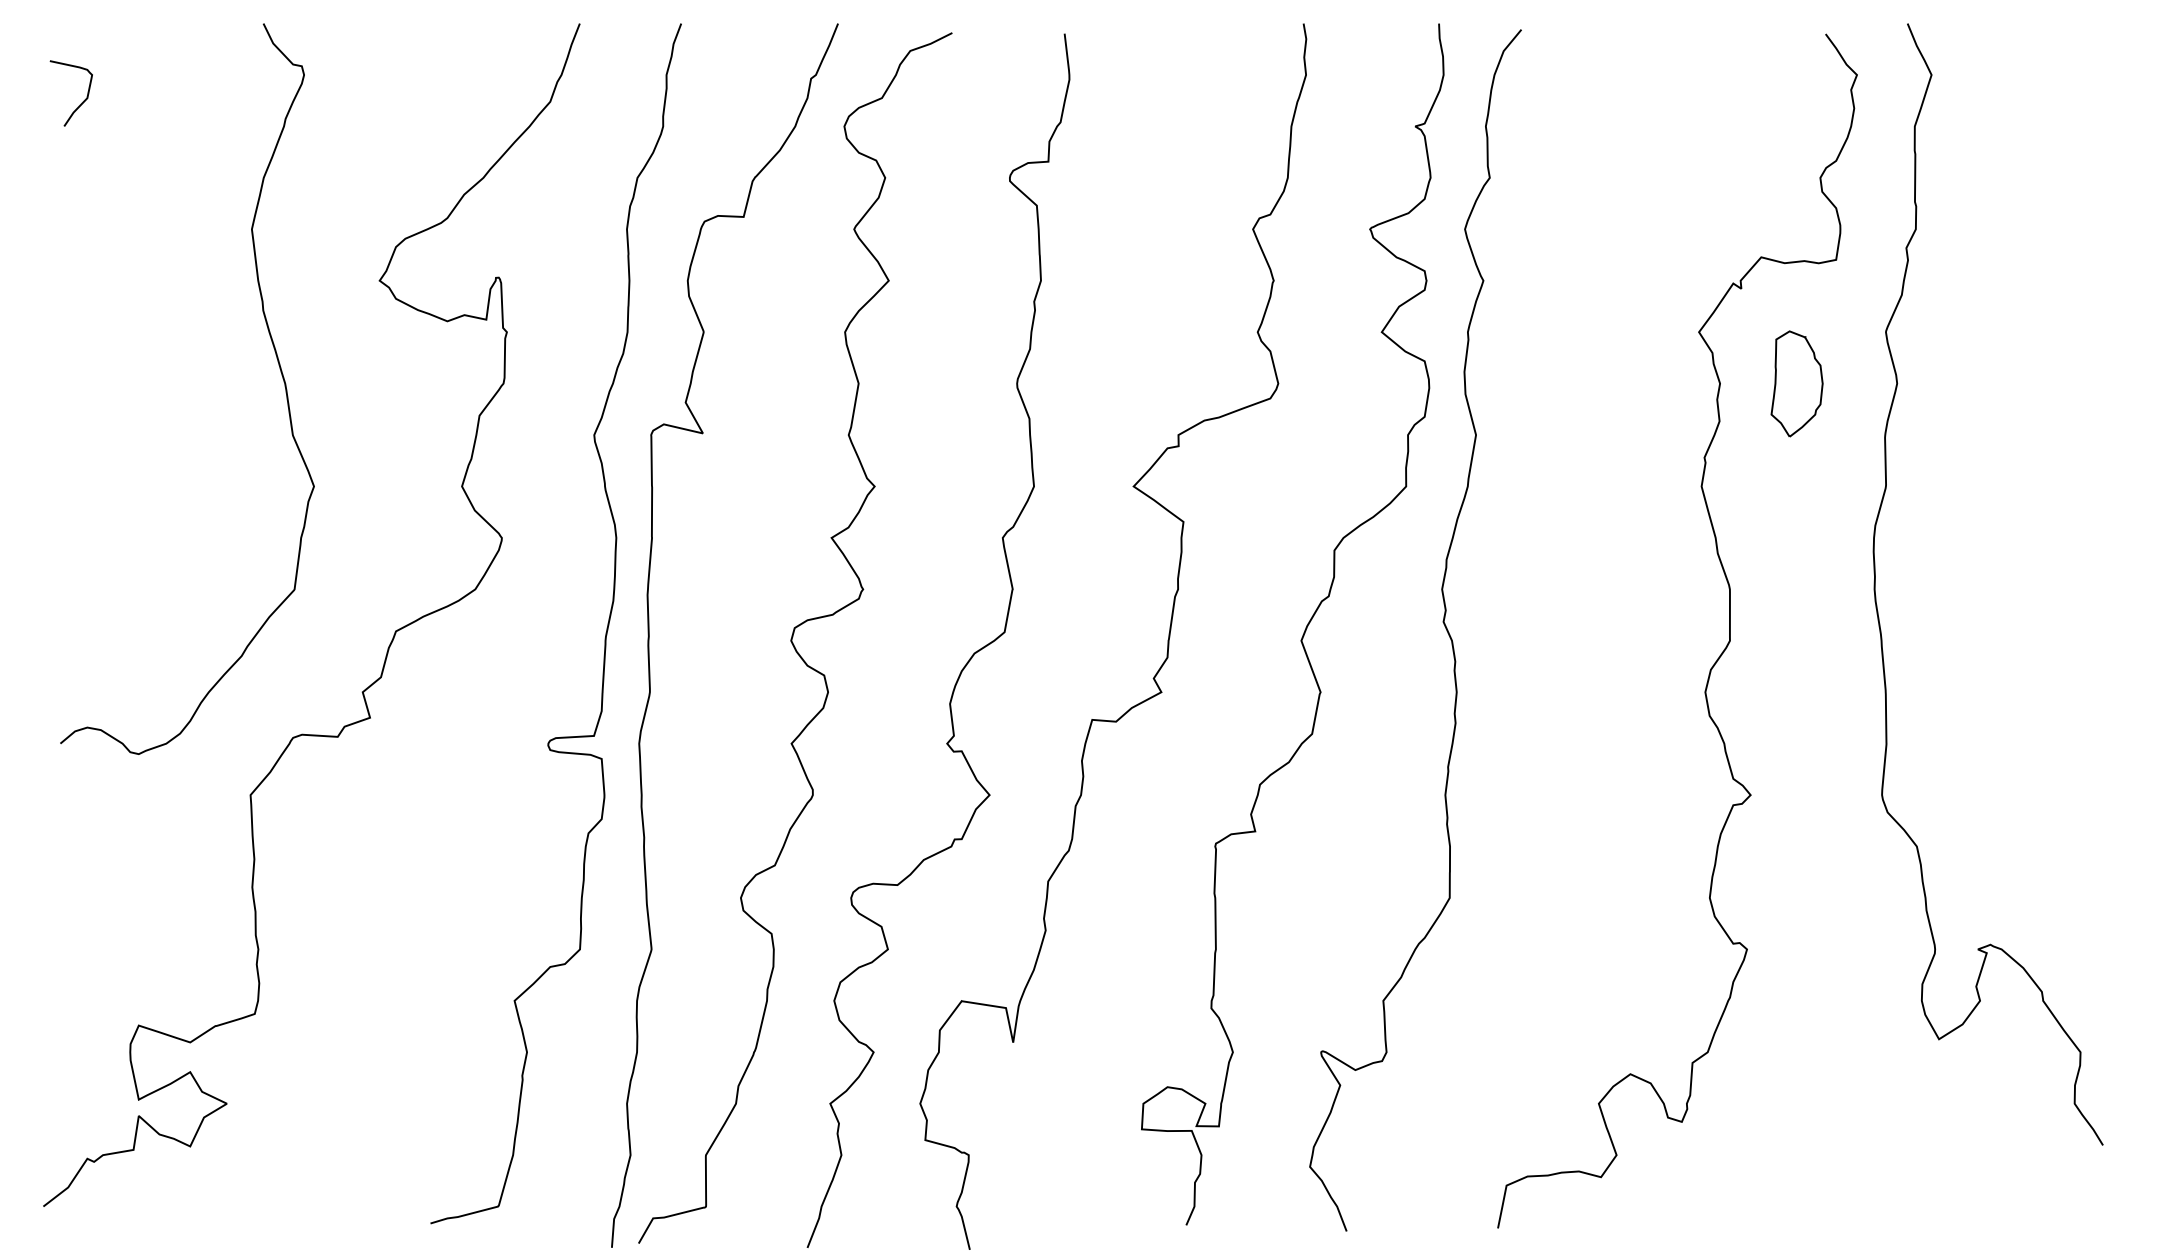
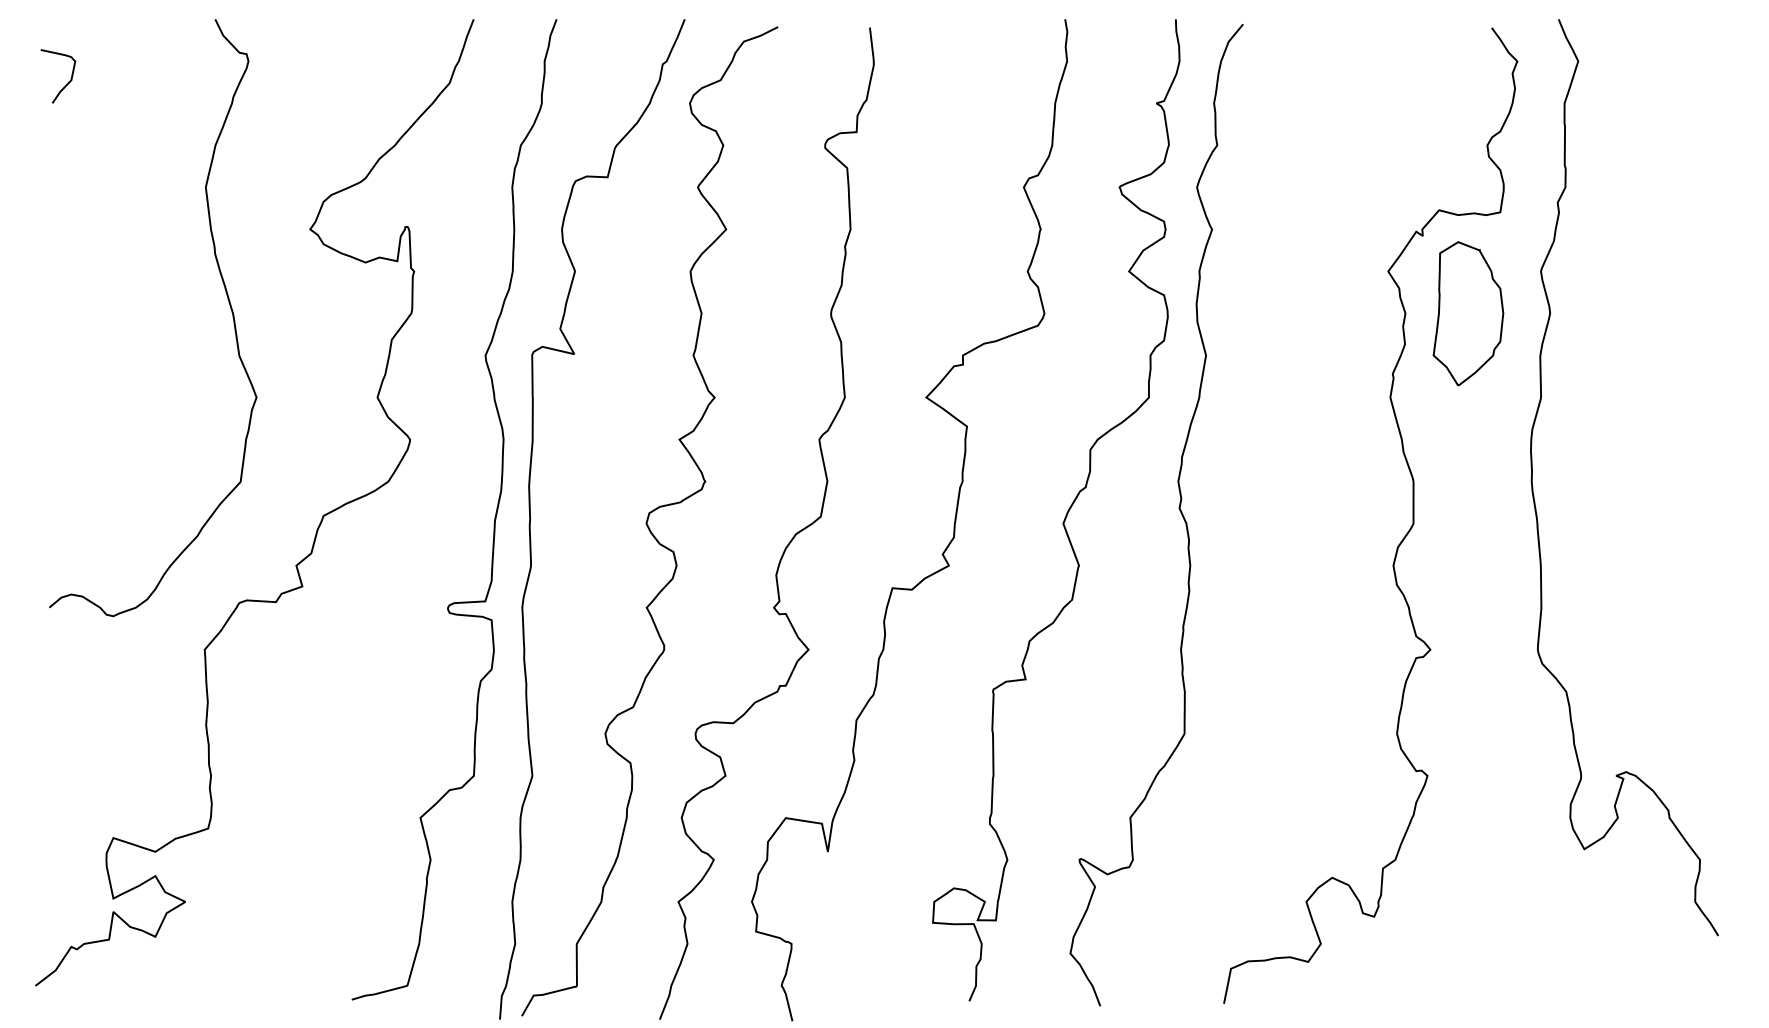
part: (1796, 383) -> (1467, 313), size x1.67

